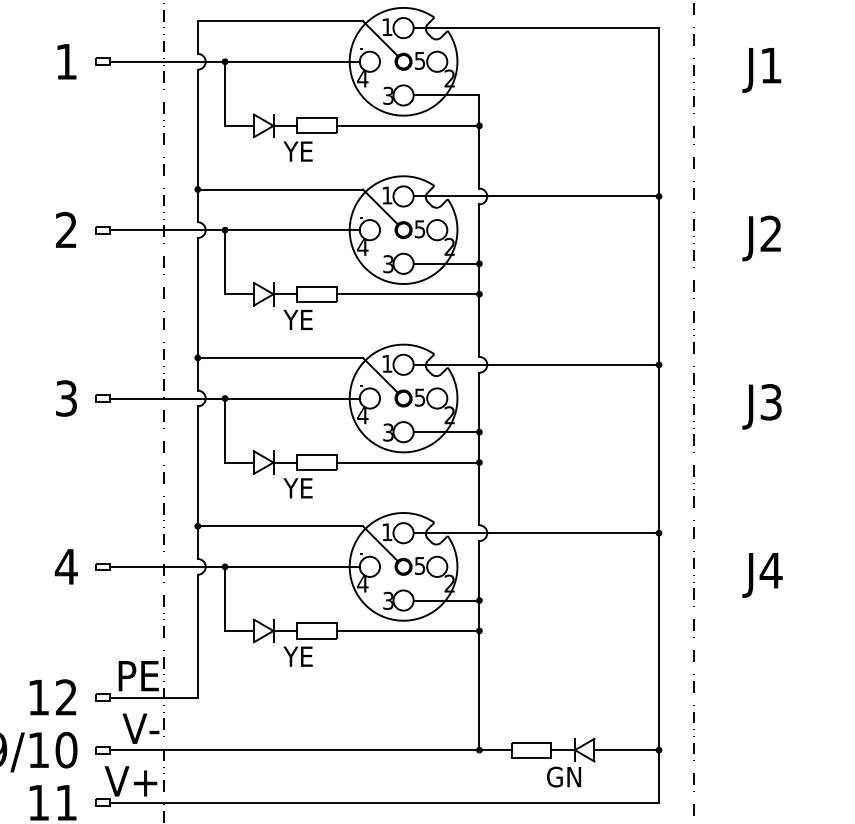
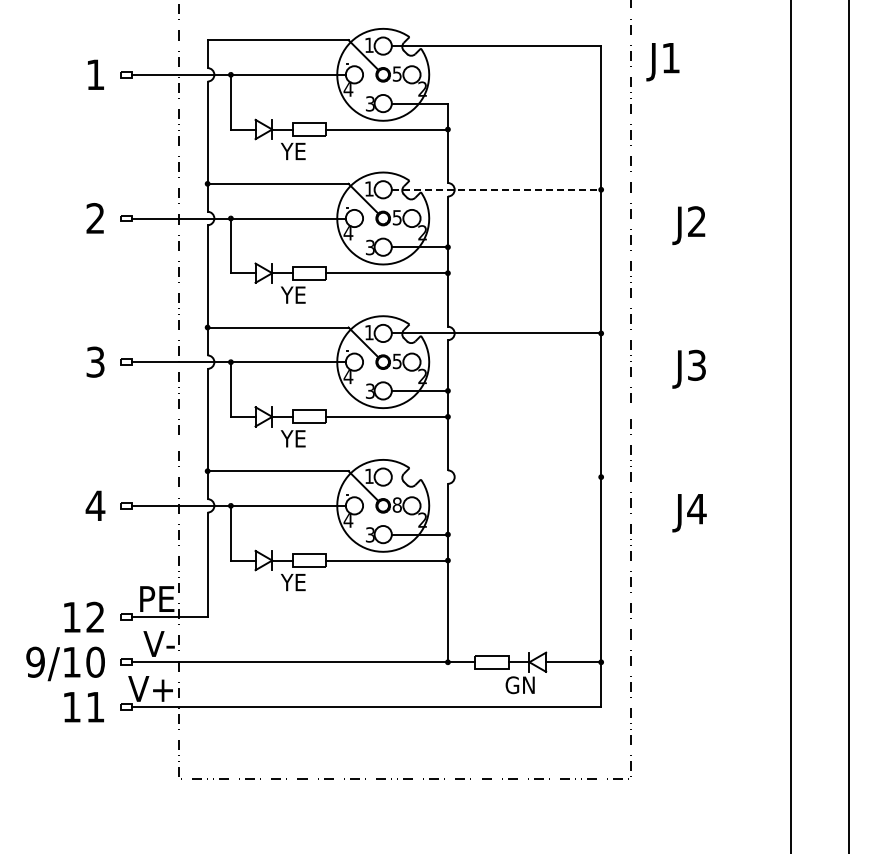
text: (761, 70) -> (662, 62), moved
line: (536, 196) -> (496, 189), solid -> dashed
line: (536, 533) -> (496, 477), removed
text: (419, 565) -> (396, 504), 5 -> 8

